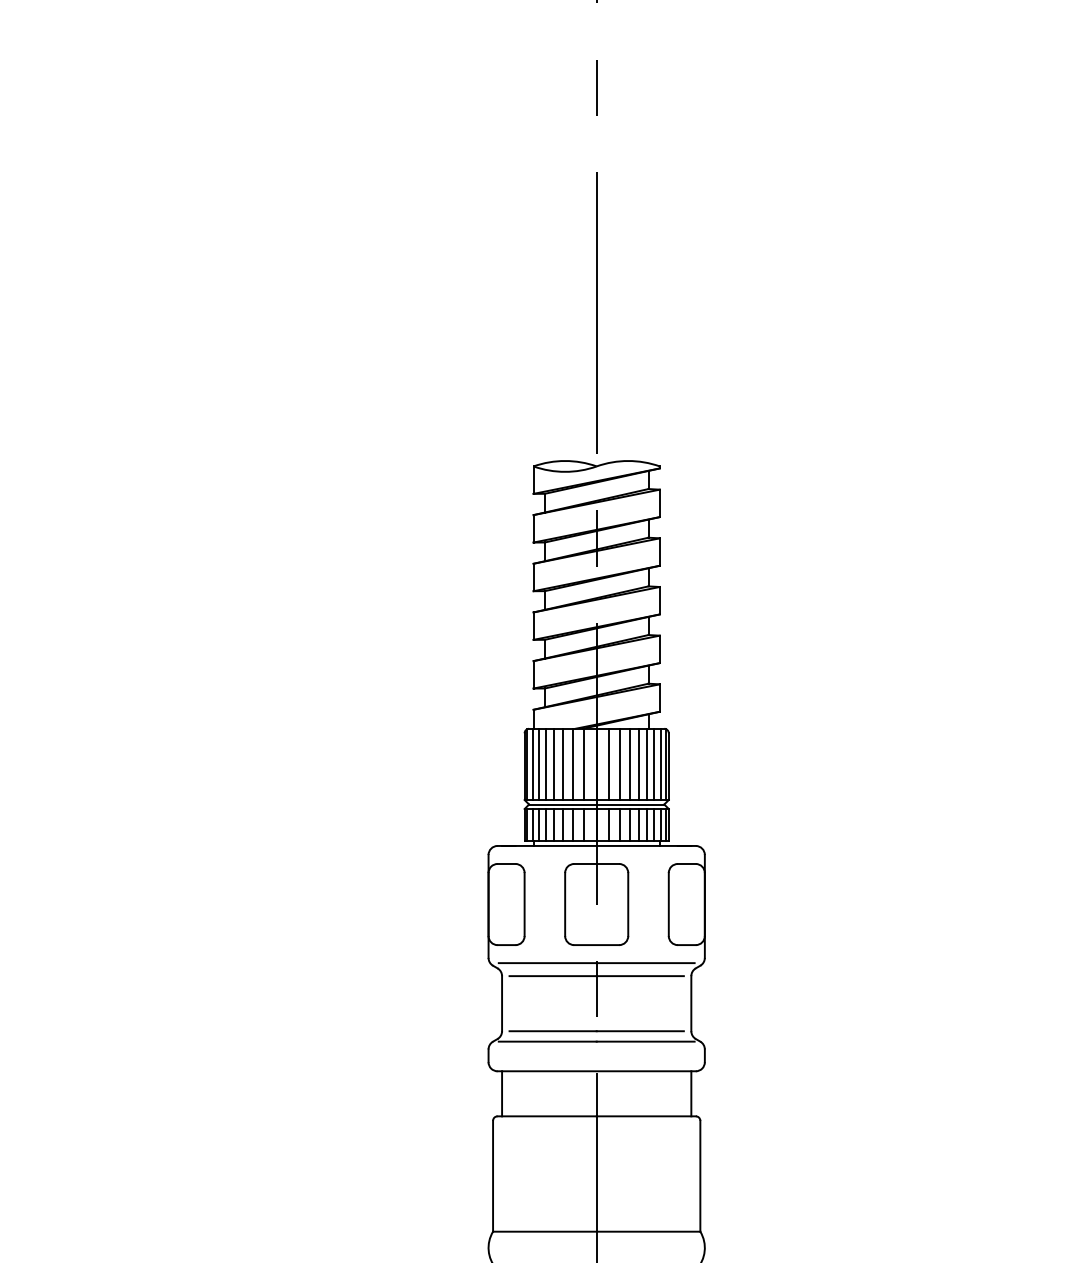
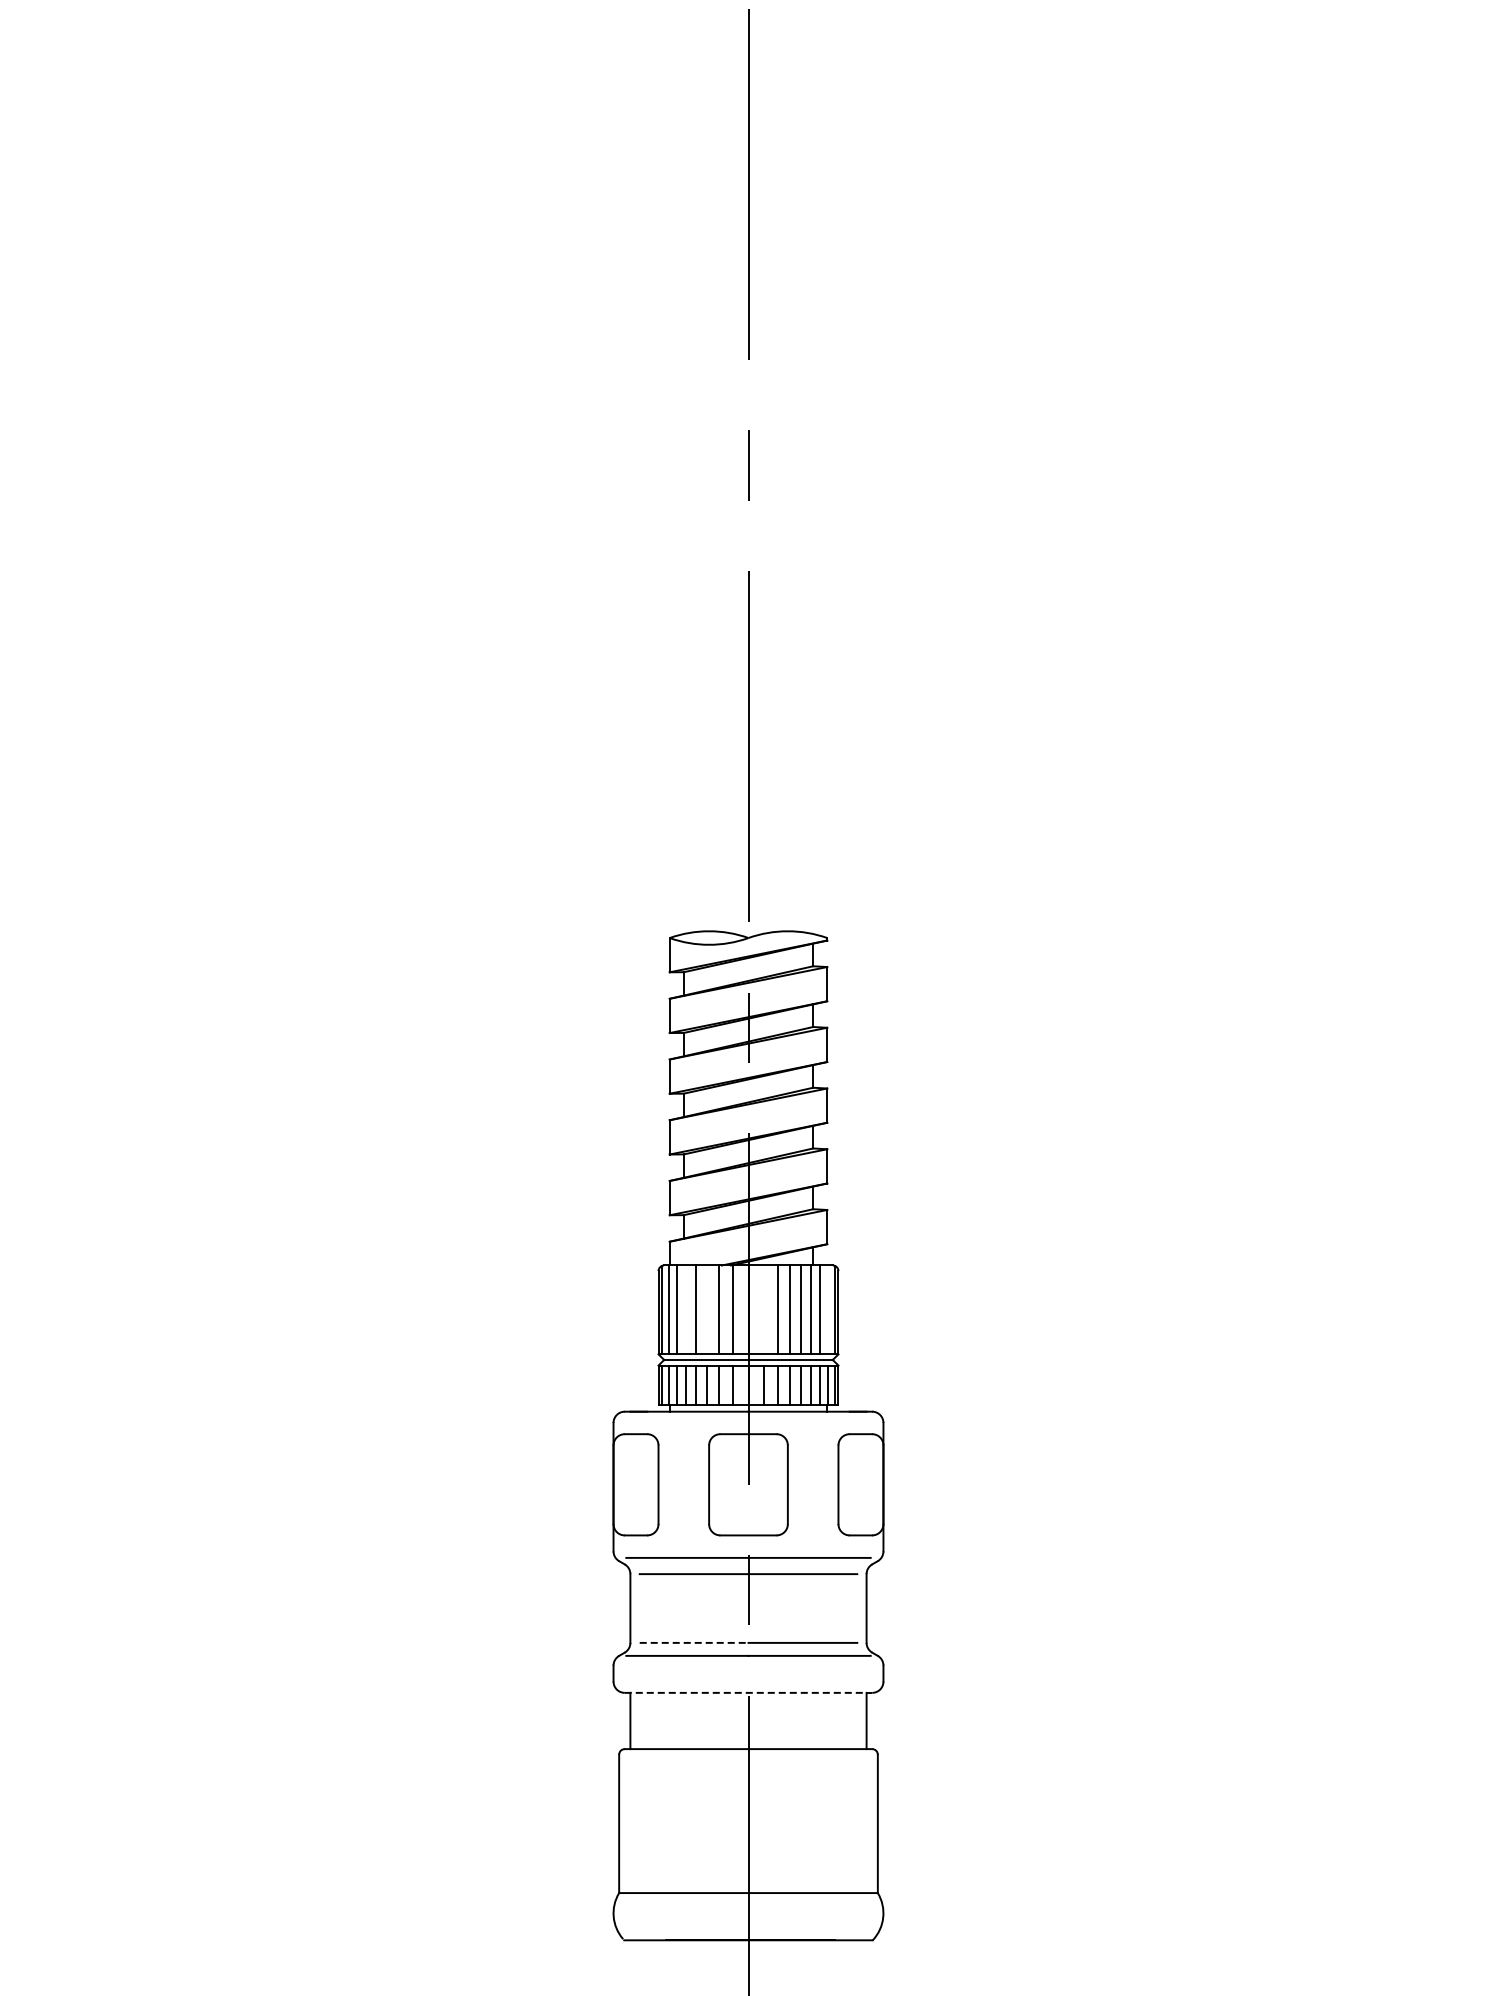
line: (546, 764) -> (685, 1309), removed
line: (563, 764) -> (706, 1309), removed
line: (609, 764) -> (764, 1309), removed
line: (660, 764) -> (828, 1309), removed
line: (553, 1030) -> (694, 1642), solid -> dashed
line: (596, 1070) -> (748, 1692), solid -> dashed

